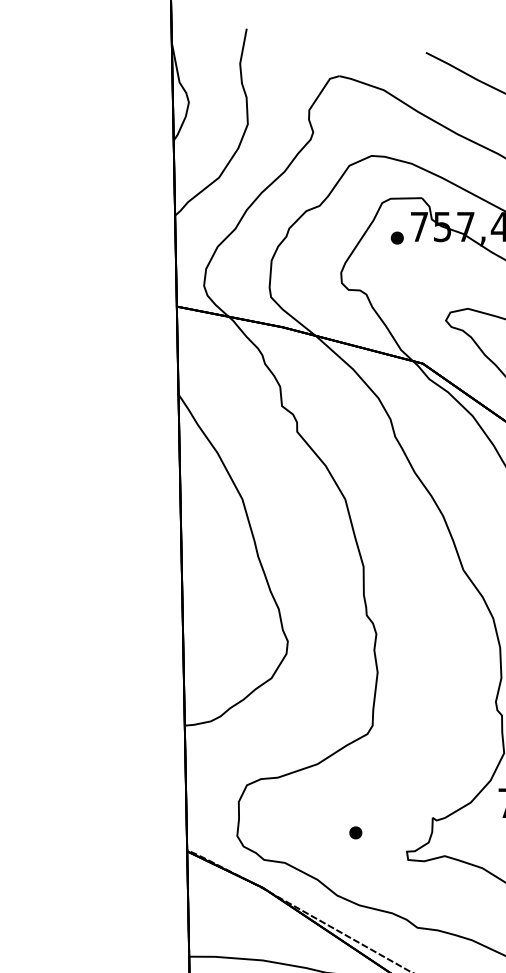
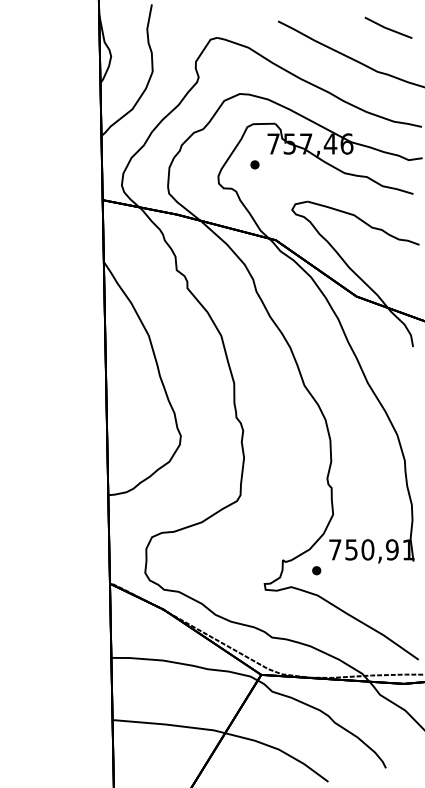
part: (396, 237) -> (254, 164), moved
part: (355, 832) -> (316, 570), moved

